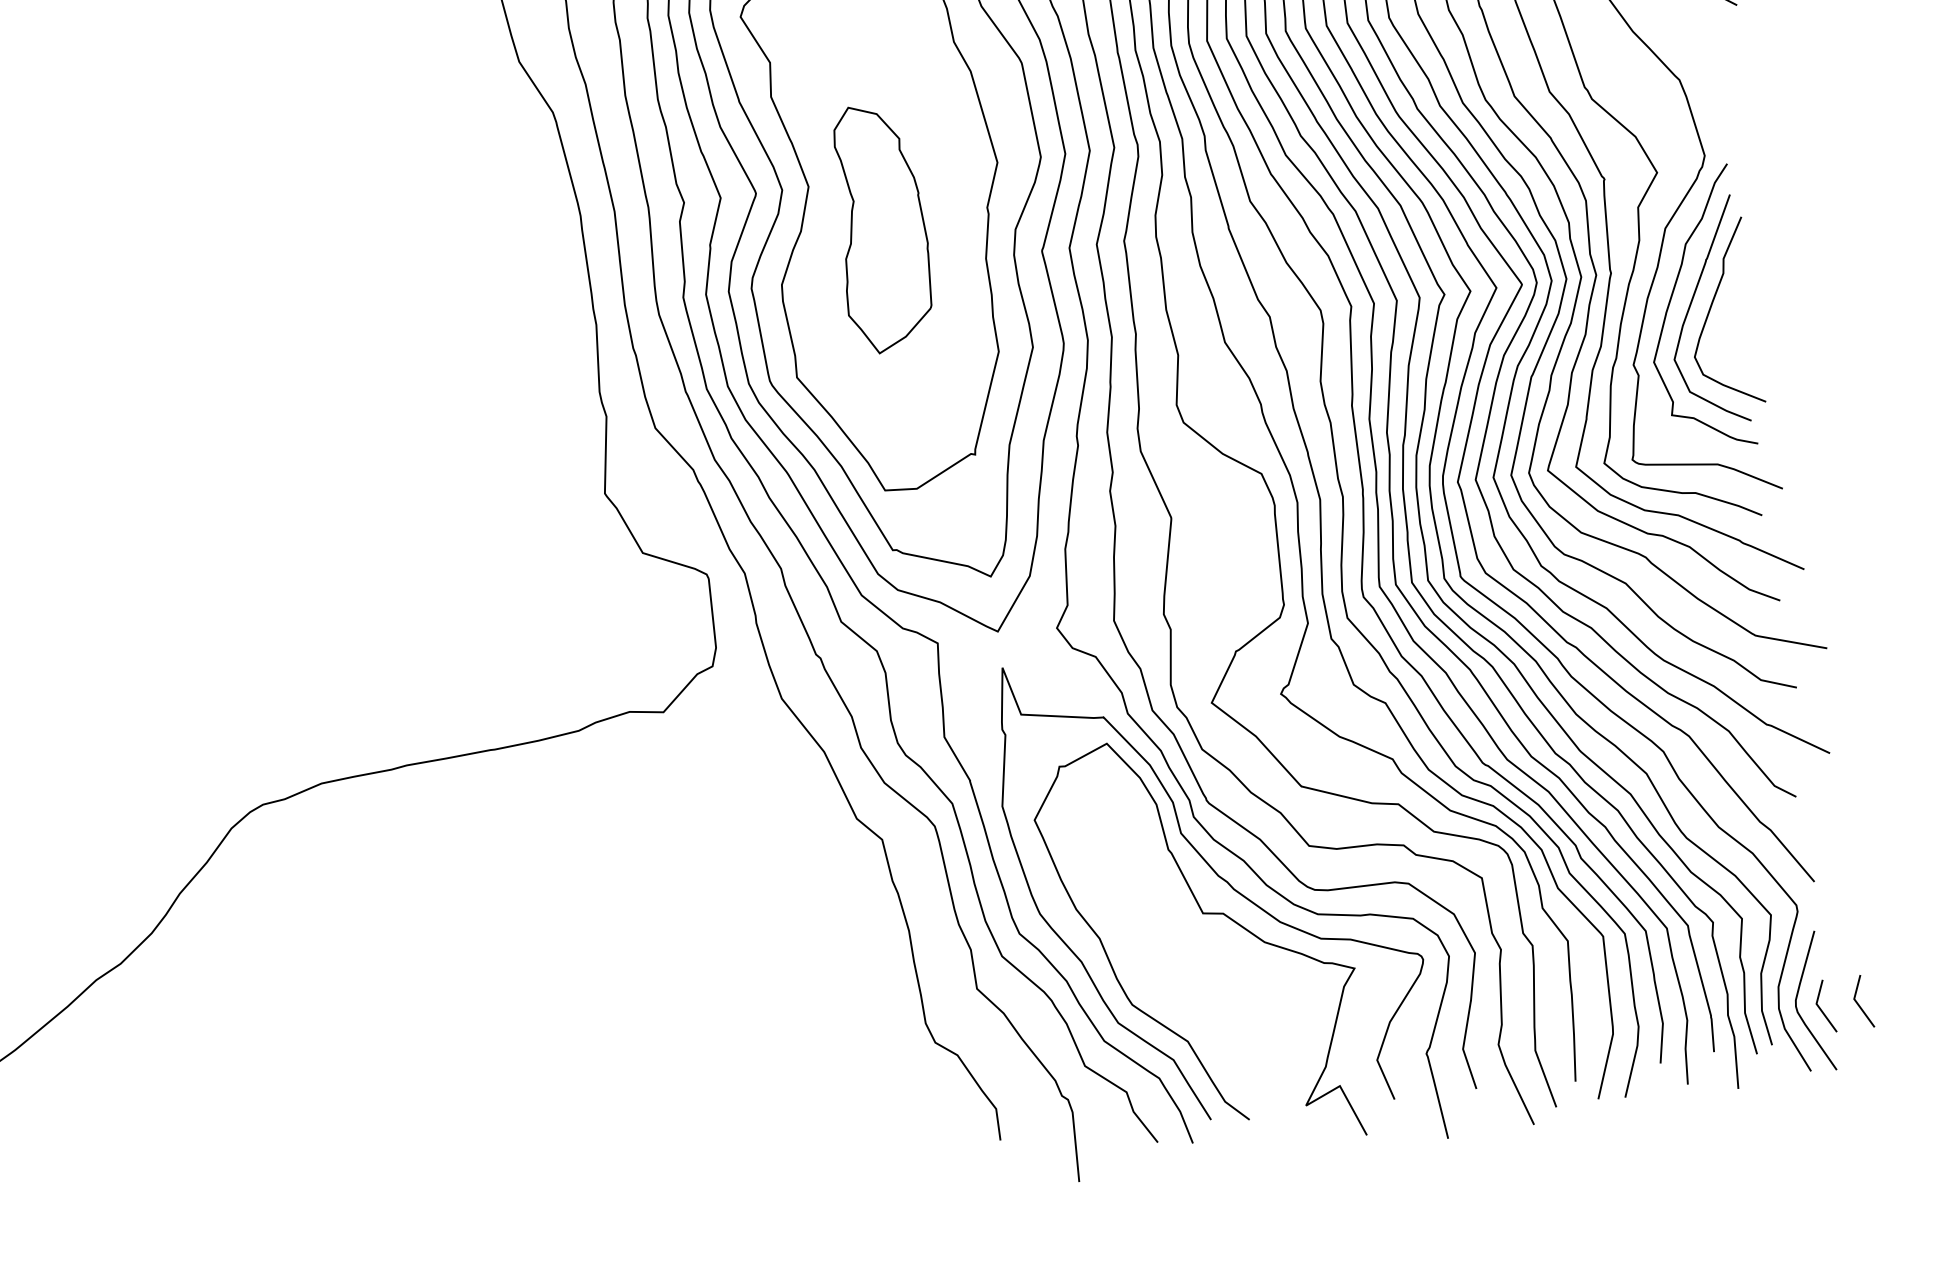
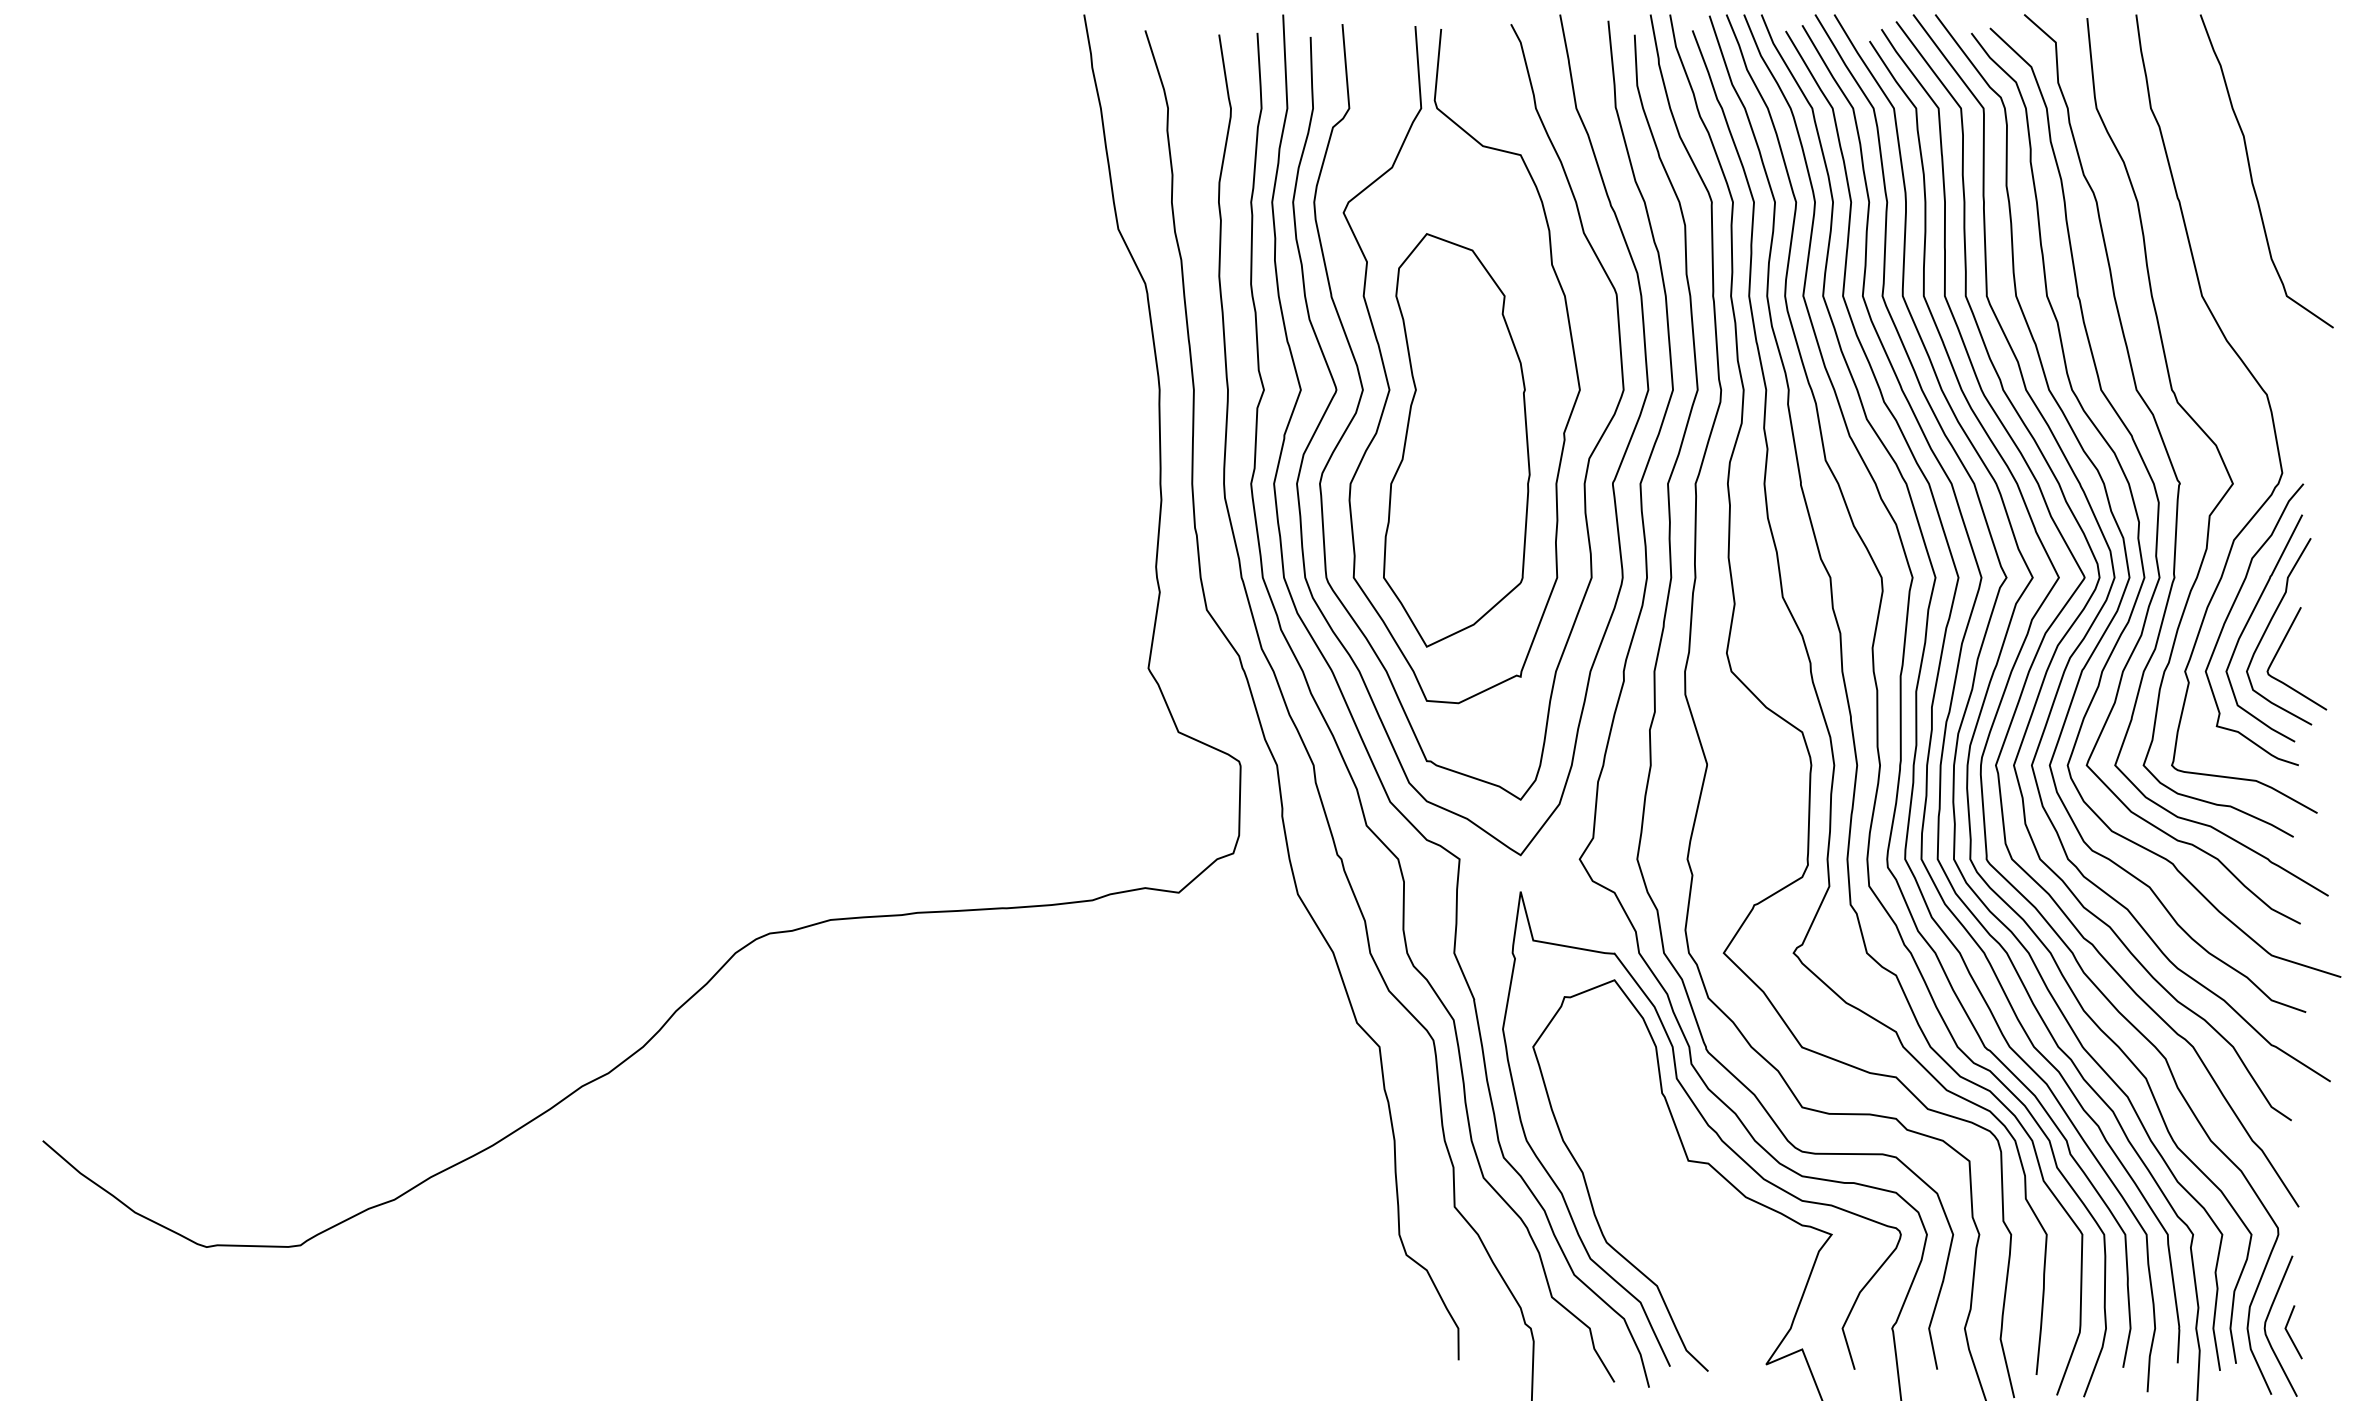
part: (881, 228) -> (1456, 440), size x1.67
curve: (1724, 332) -> (2279, 650), added
line: (1858, 1003) -> (2327, 1333), removed

